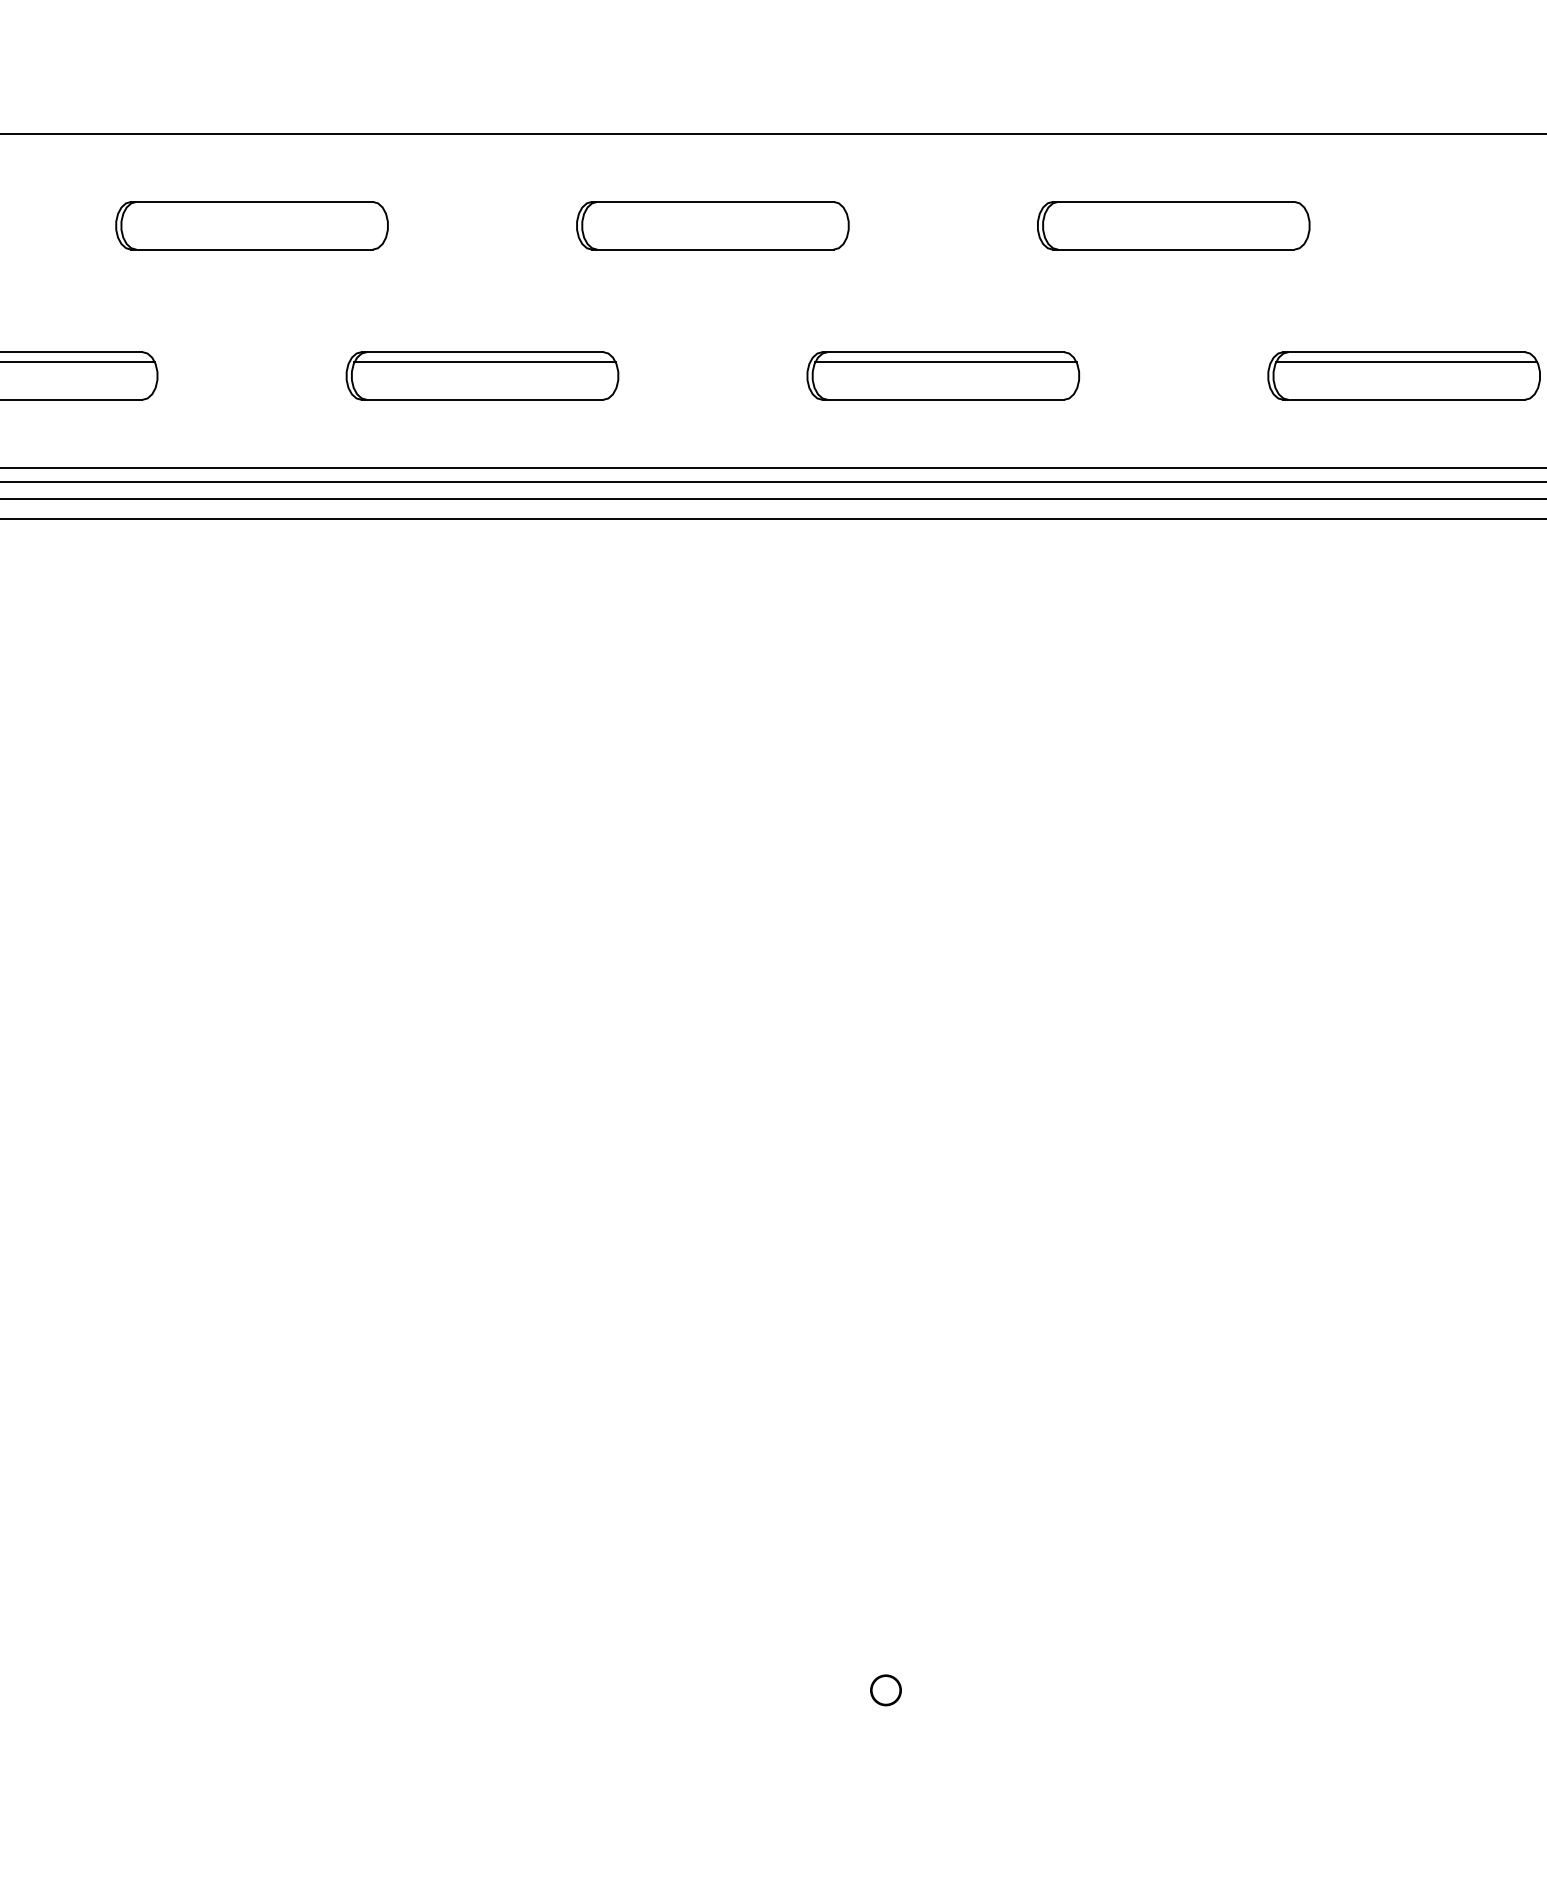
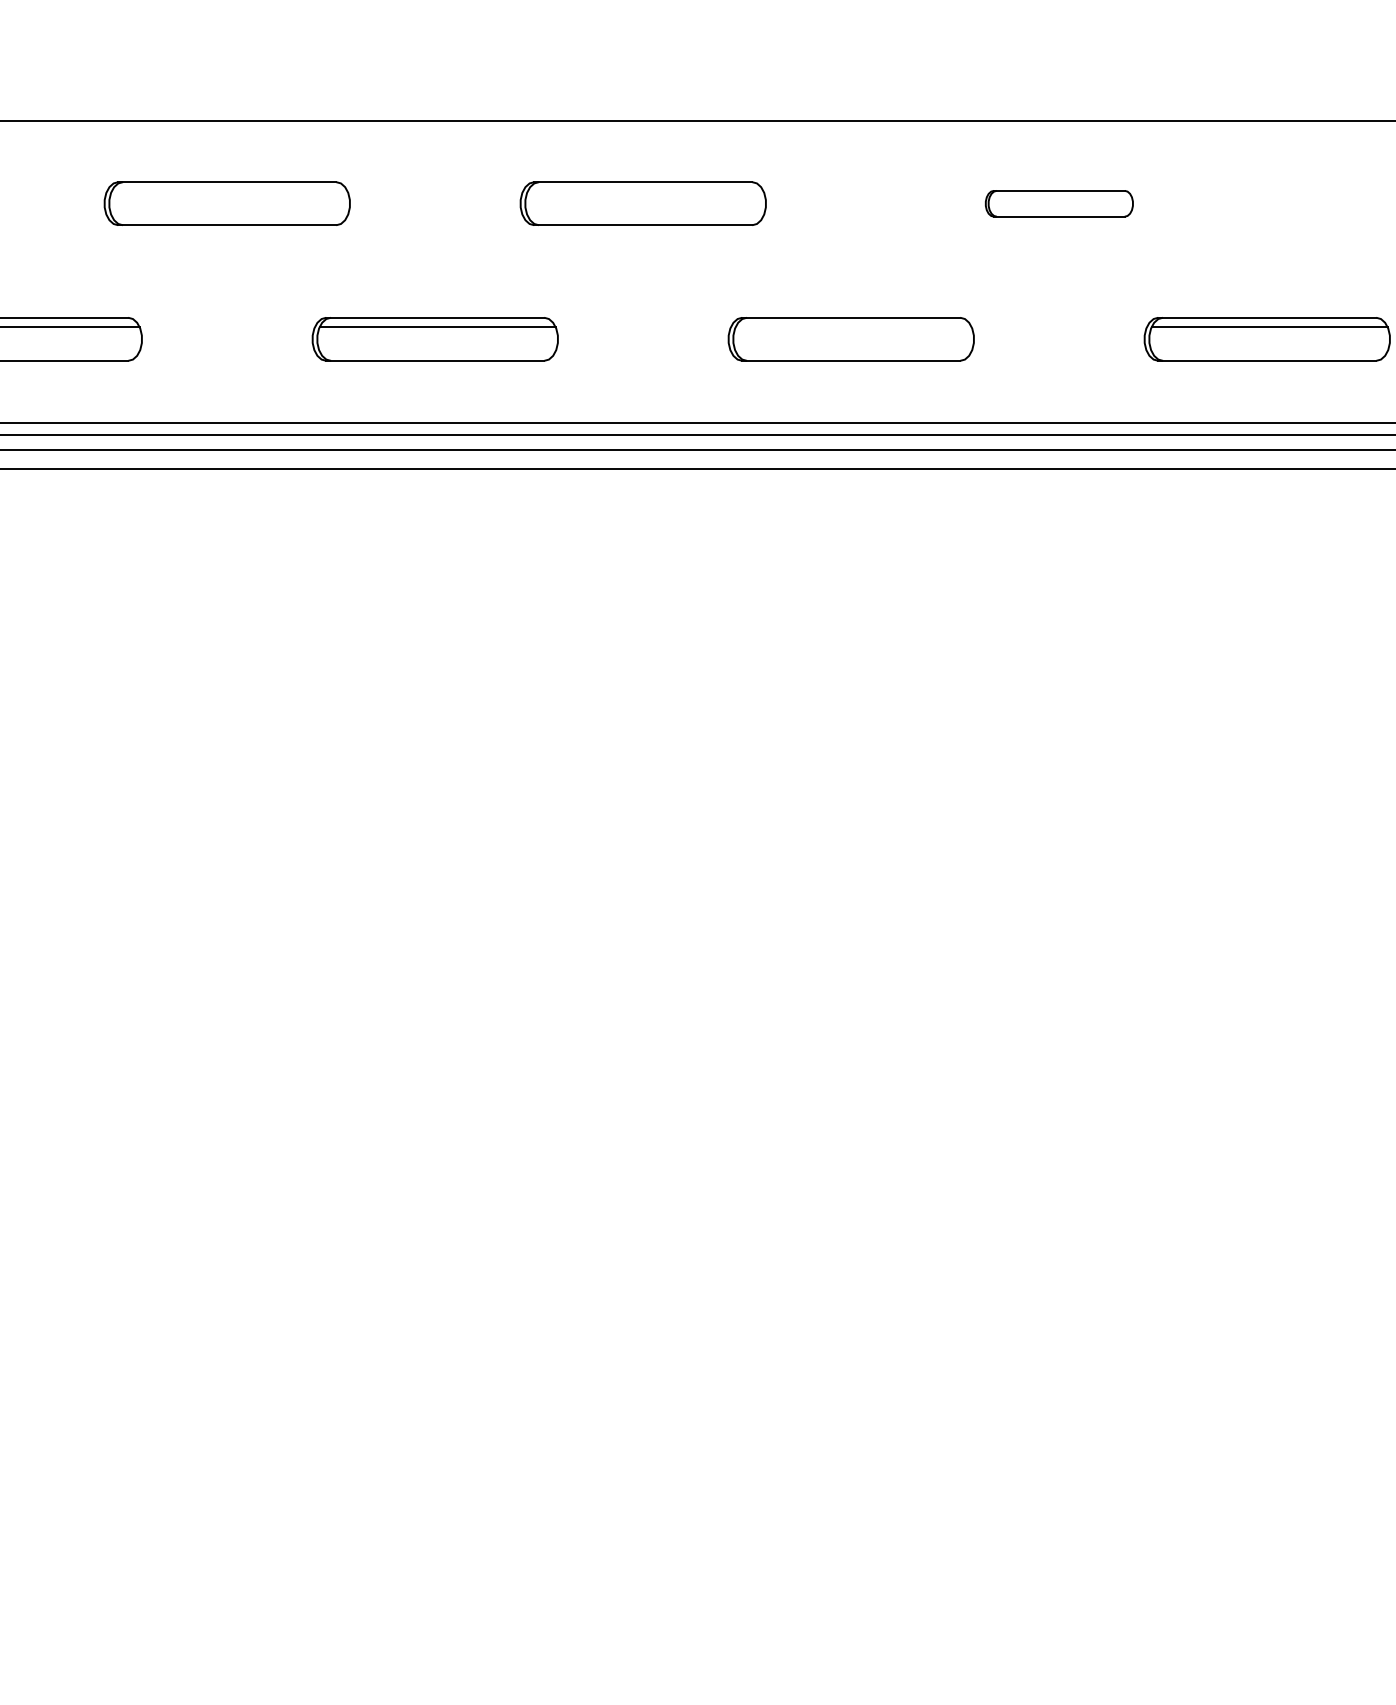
part: (1173, 225) -> (1059, 203), size x0.6
line: (945, 362) -> (853, 327), removed
circle: (885, 1690) -> (799, 1525), removed

